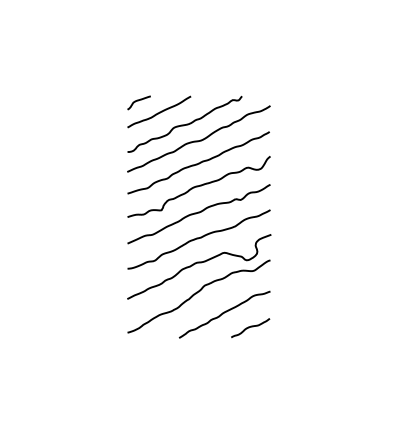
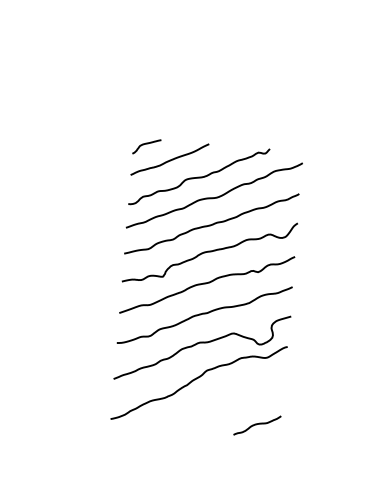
curve: (224, 313) -> (227, 405), removed

